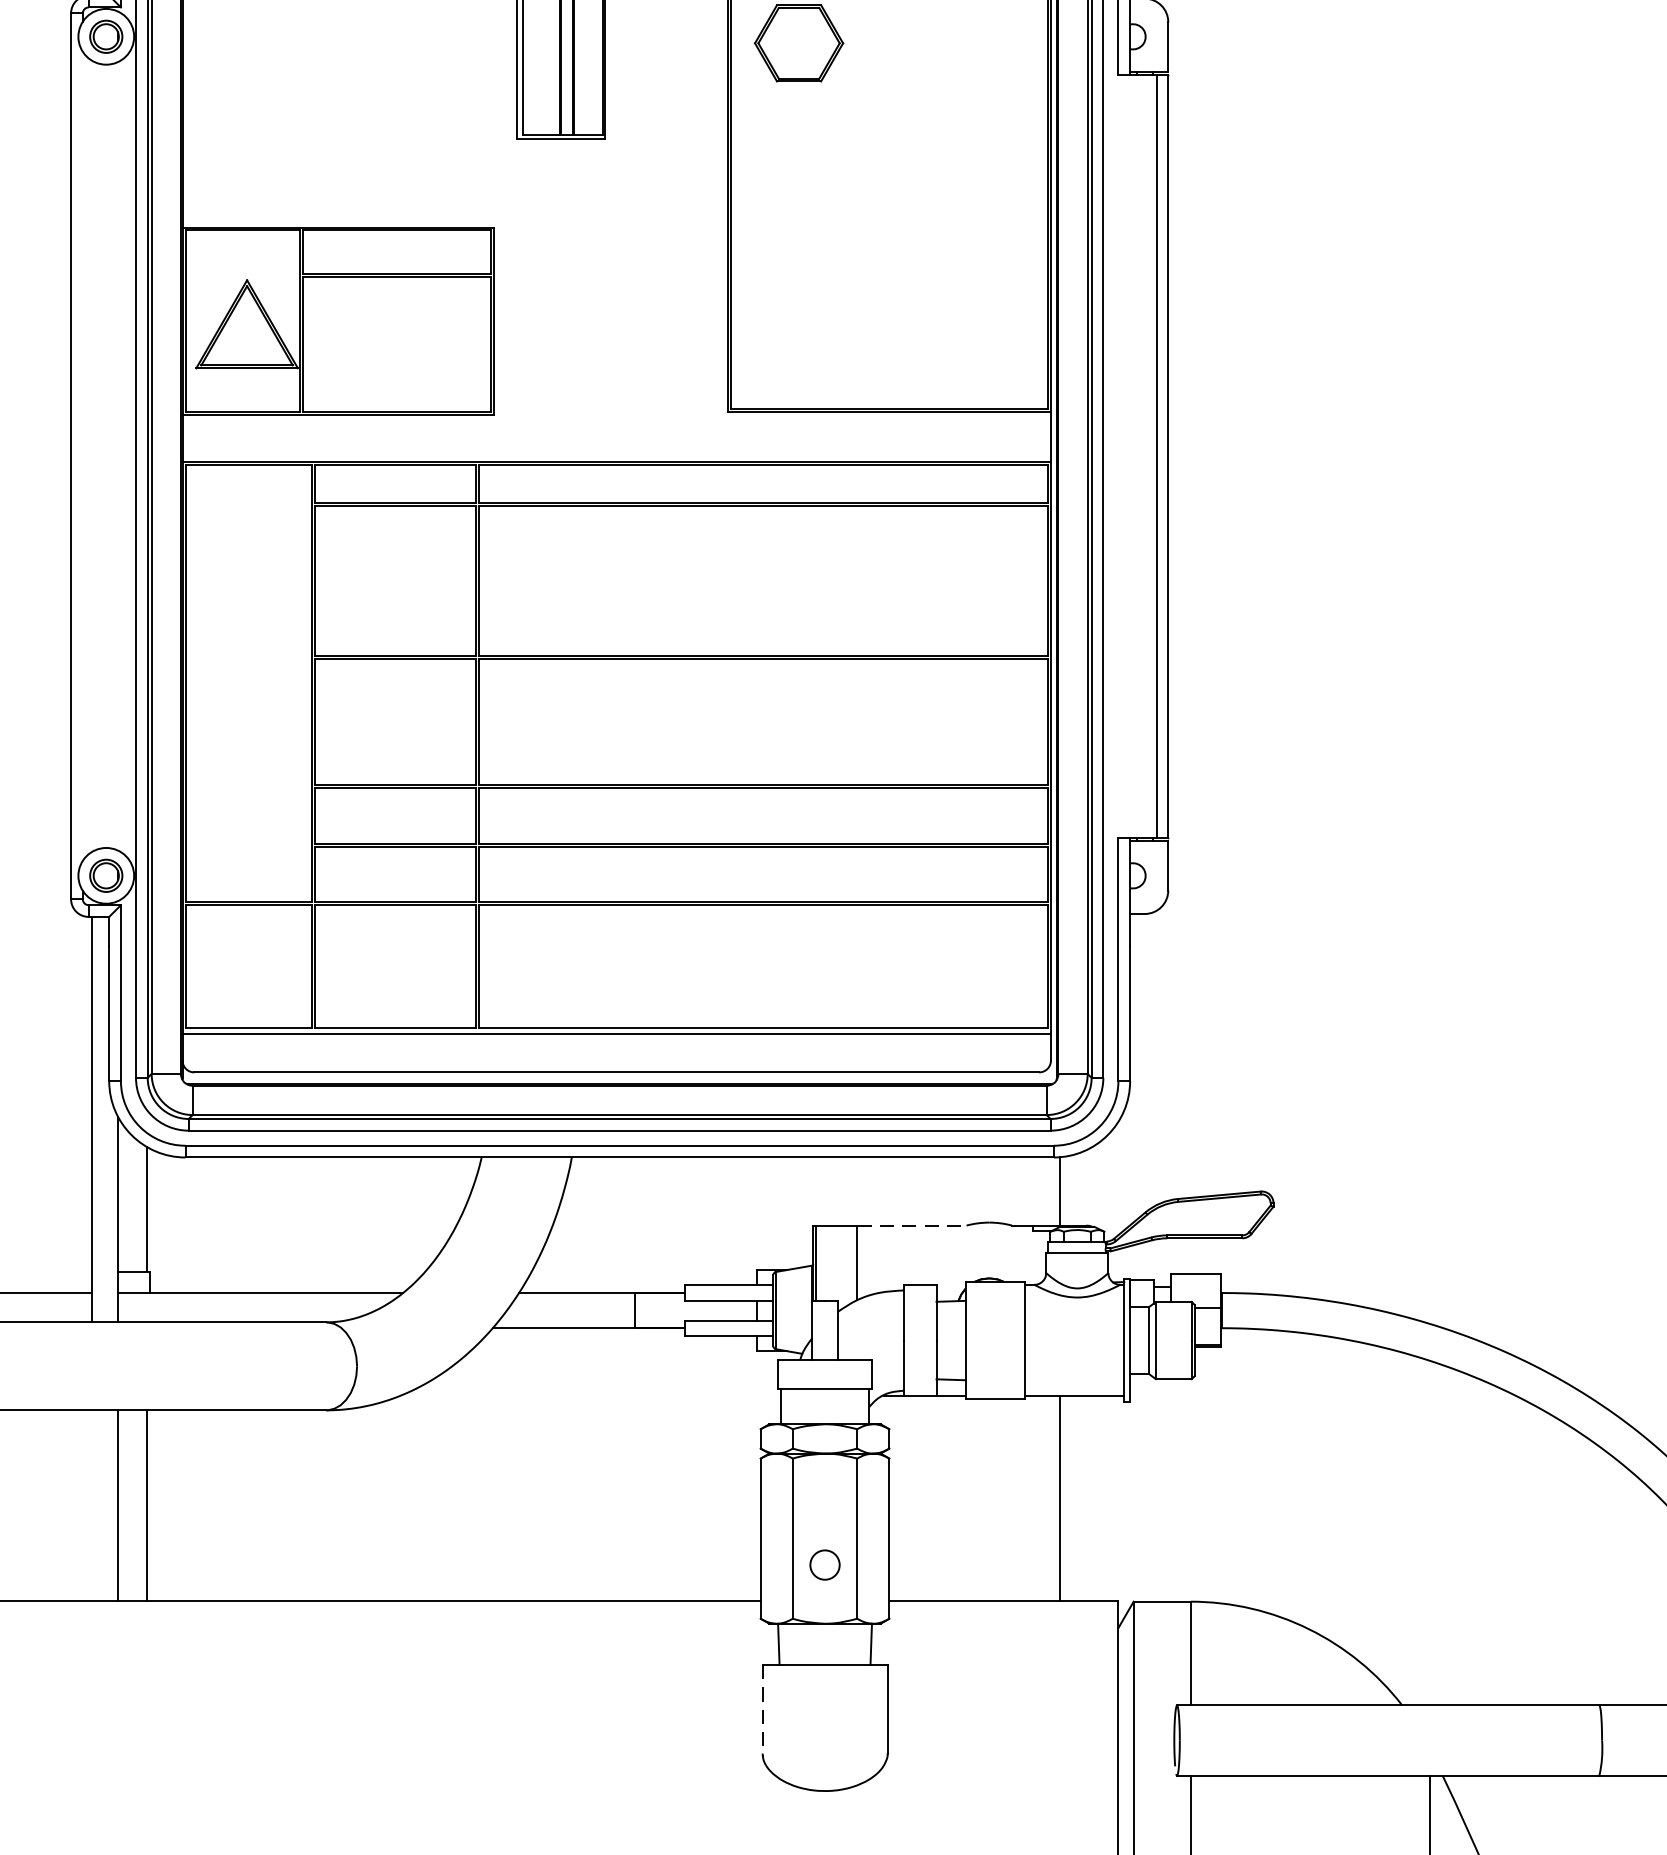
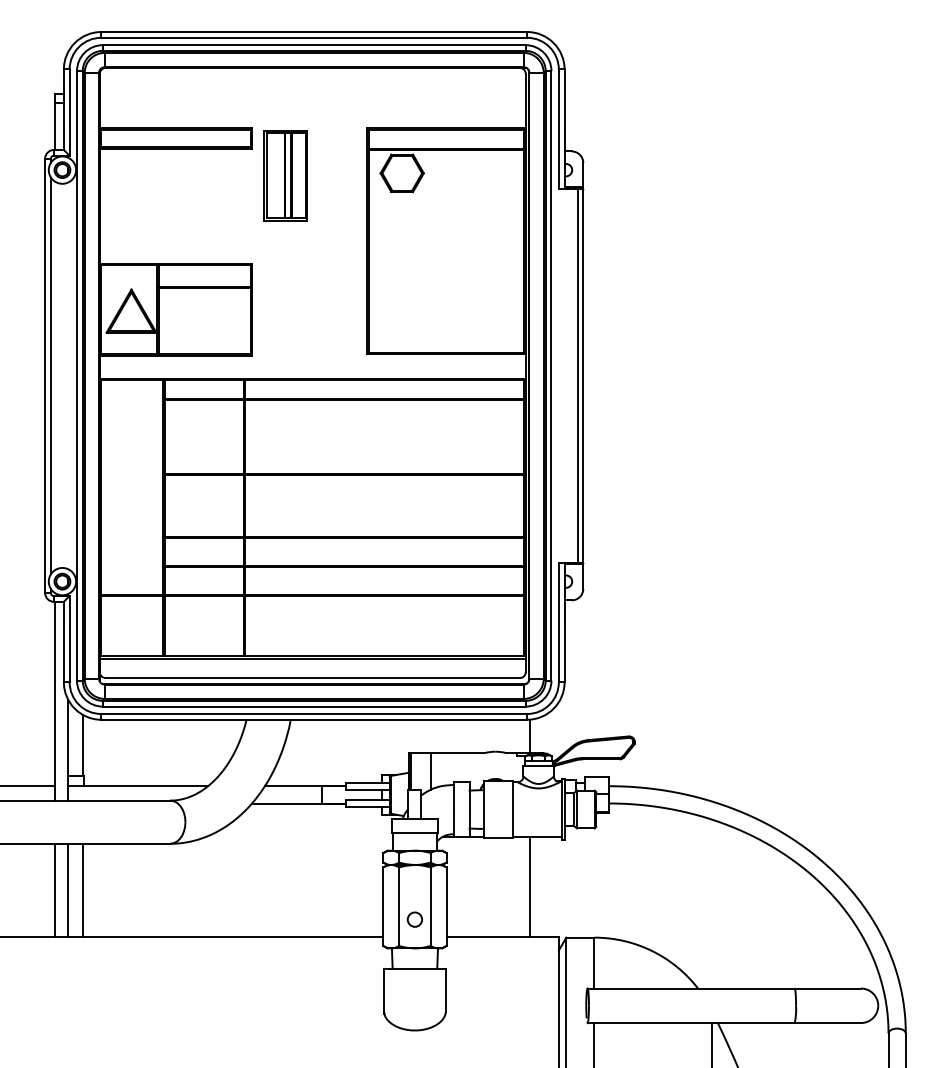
line: (81, 455) -> (50, 375), added
line: (911, 1226) -> (457, 753), dashed -> solid
line: (92, 1505) -> (55, 890), added
line: (762, 1711) -> (384, 991), dashed -> solid

